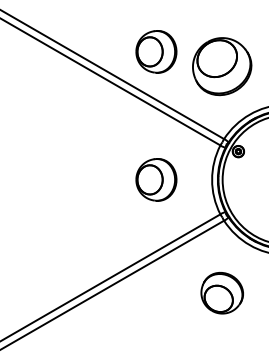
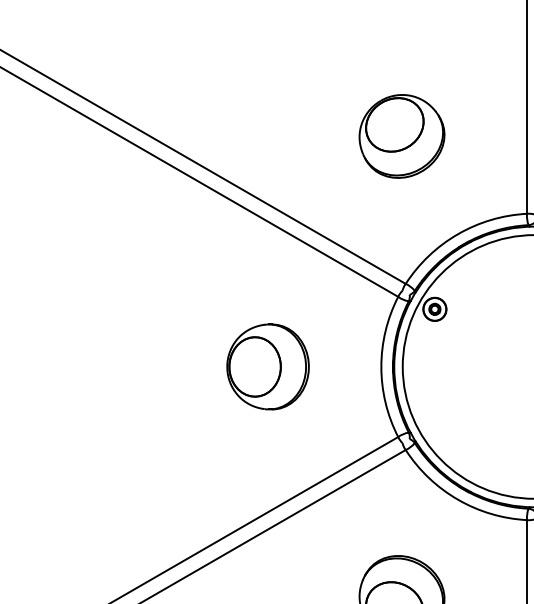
part: (156, 51) -> (268, 105), removed
part: (222, 66) -> (402, 136), size x0.71

